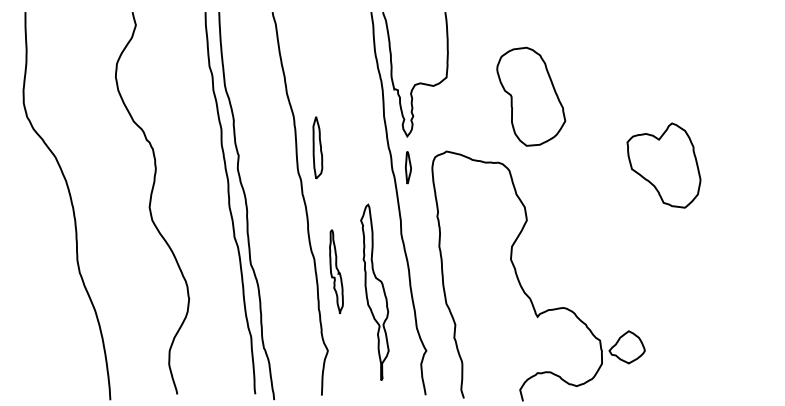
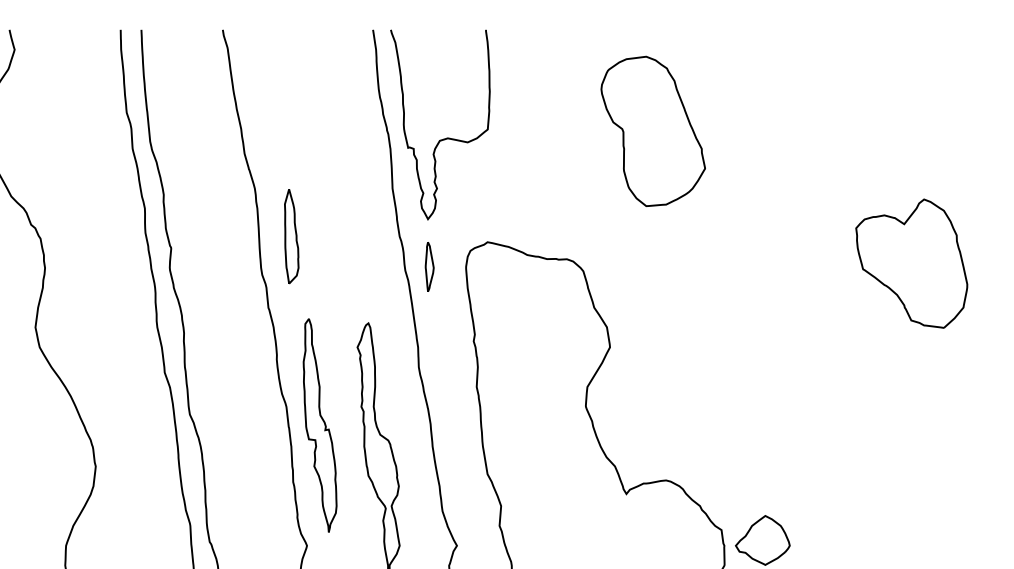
part: (531, 96) -> (653, 130), moved
part: (663, 165) -> (911, 263), moved
part: (336, 271) -> (320, 424), size x1.67

